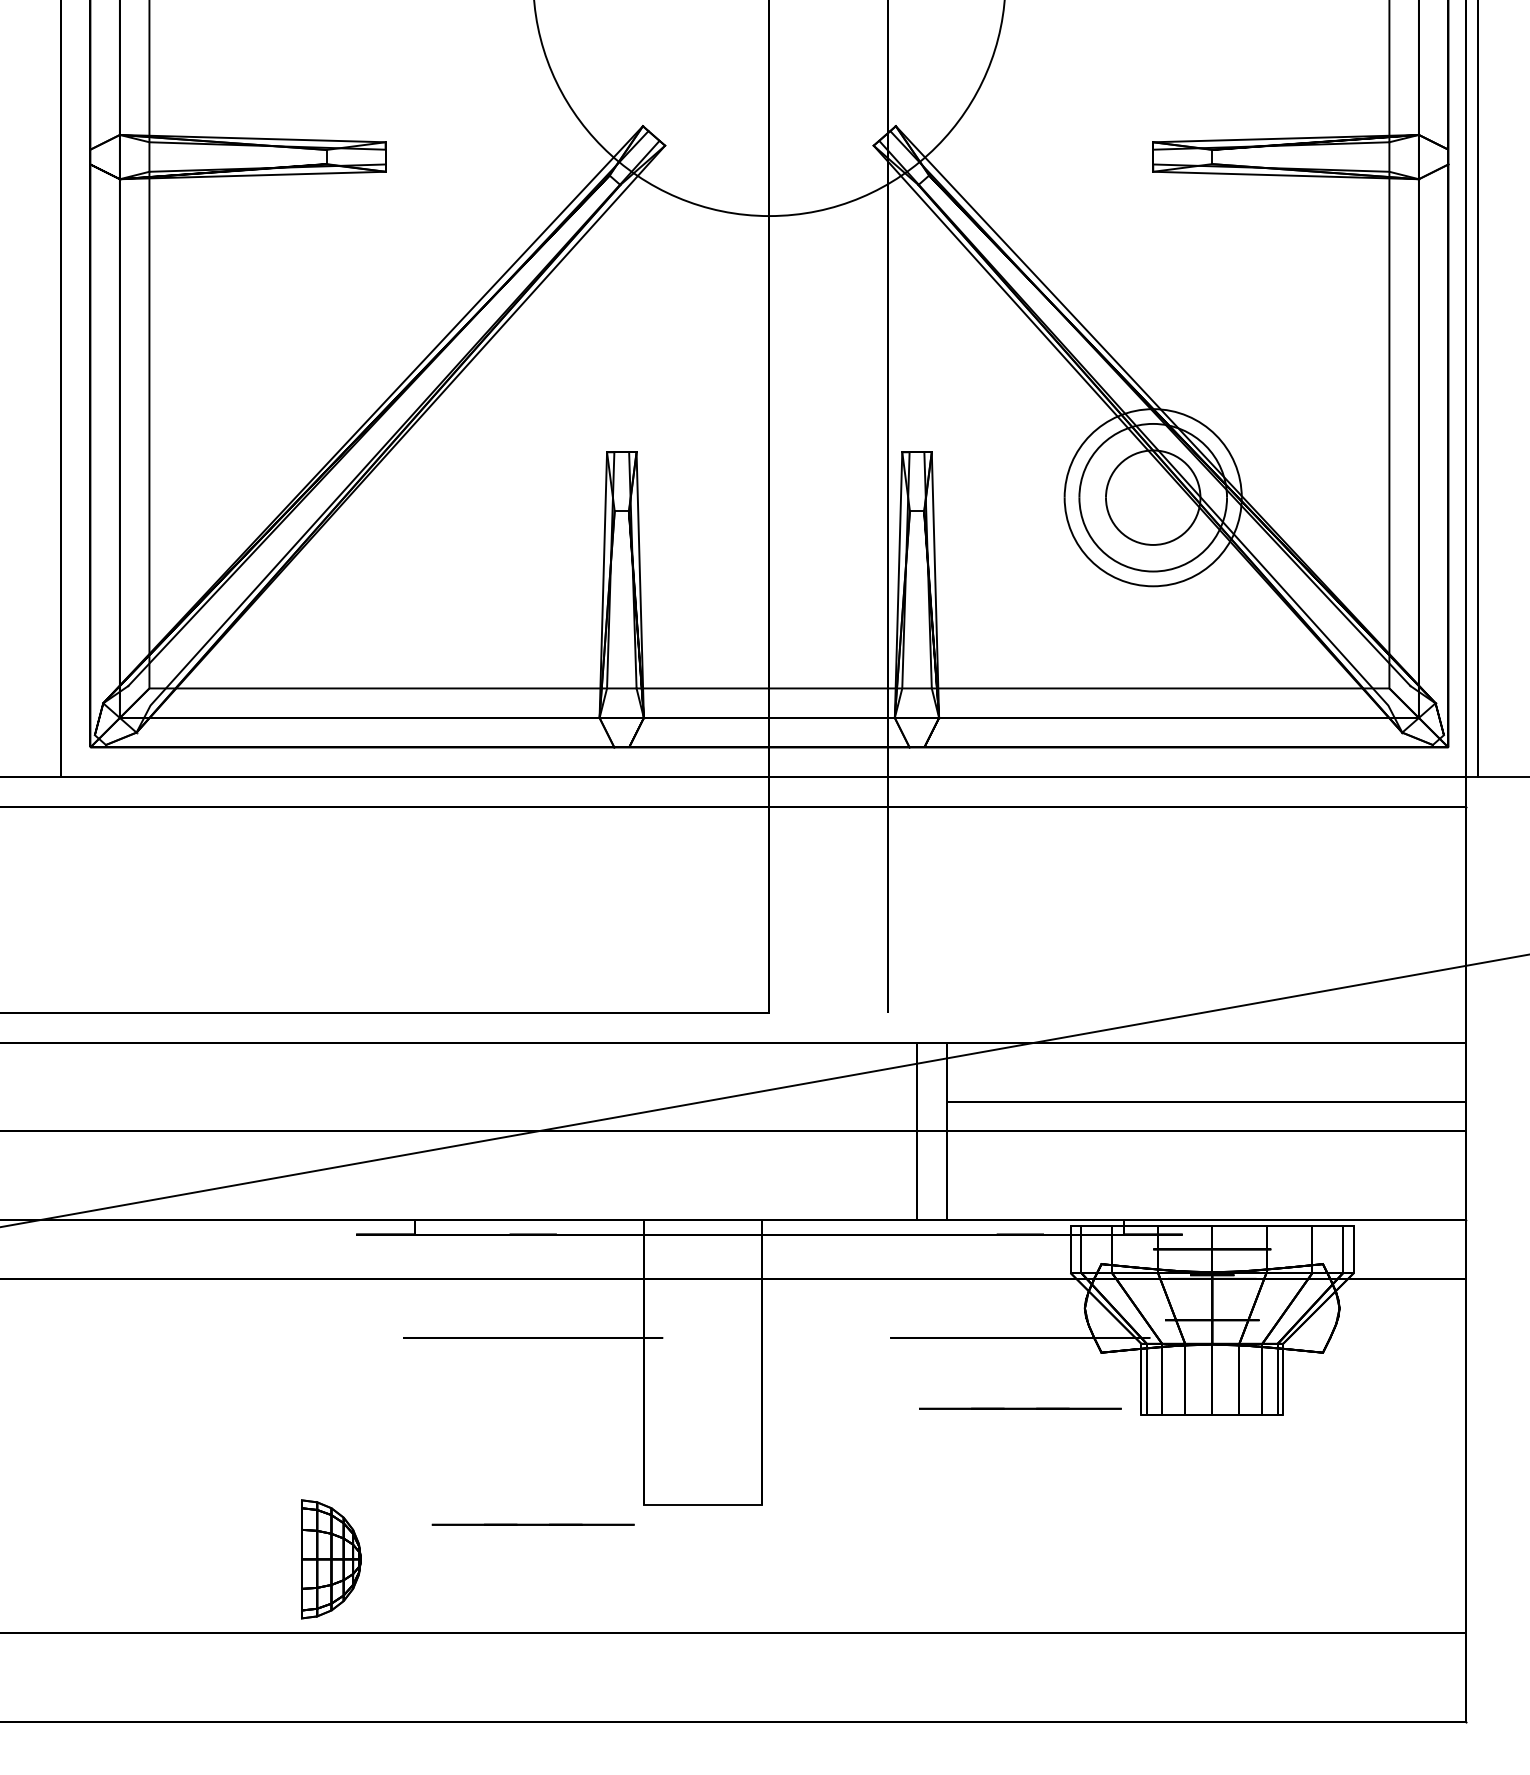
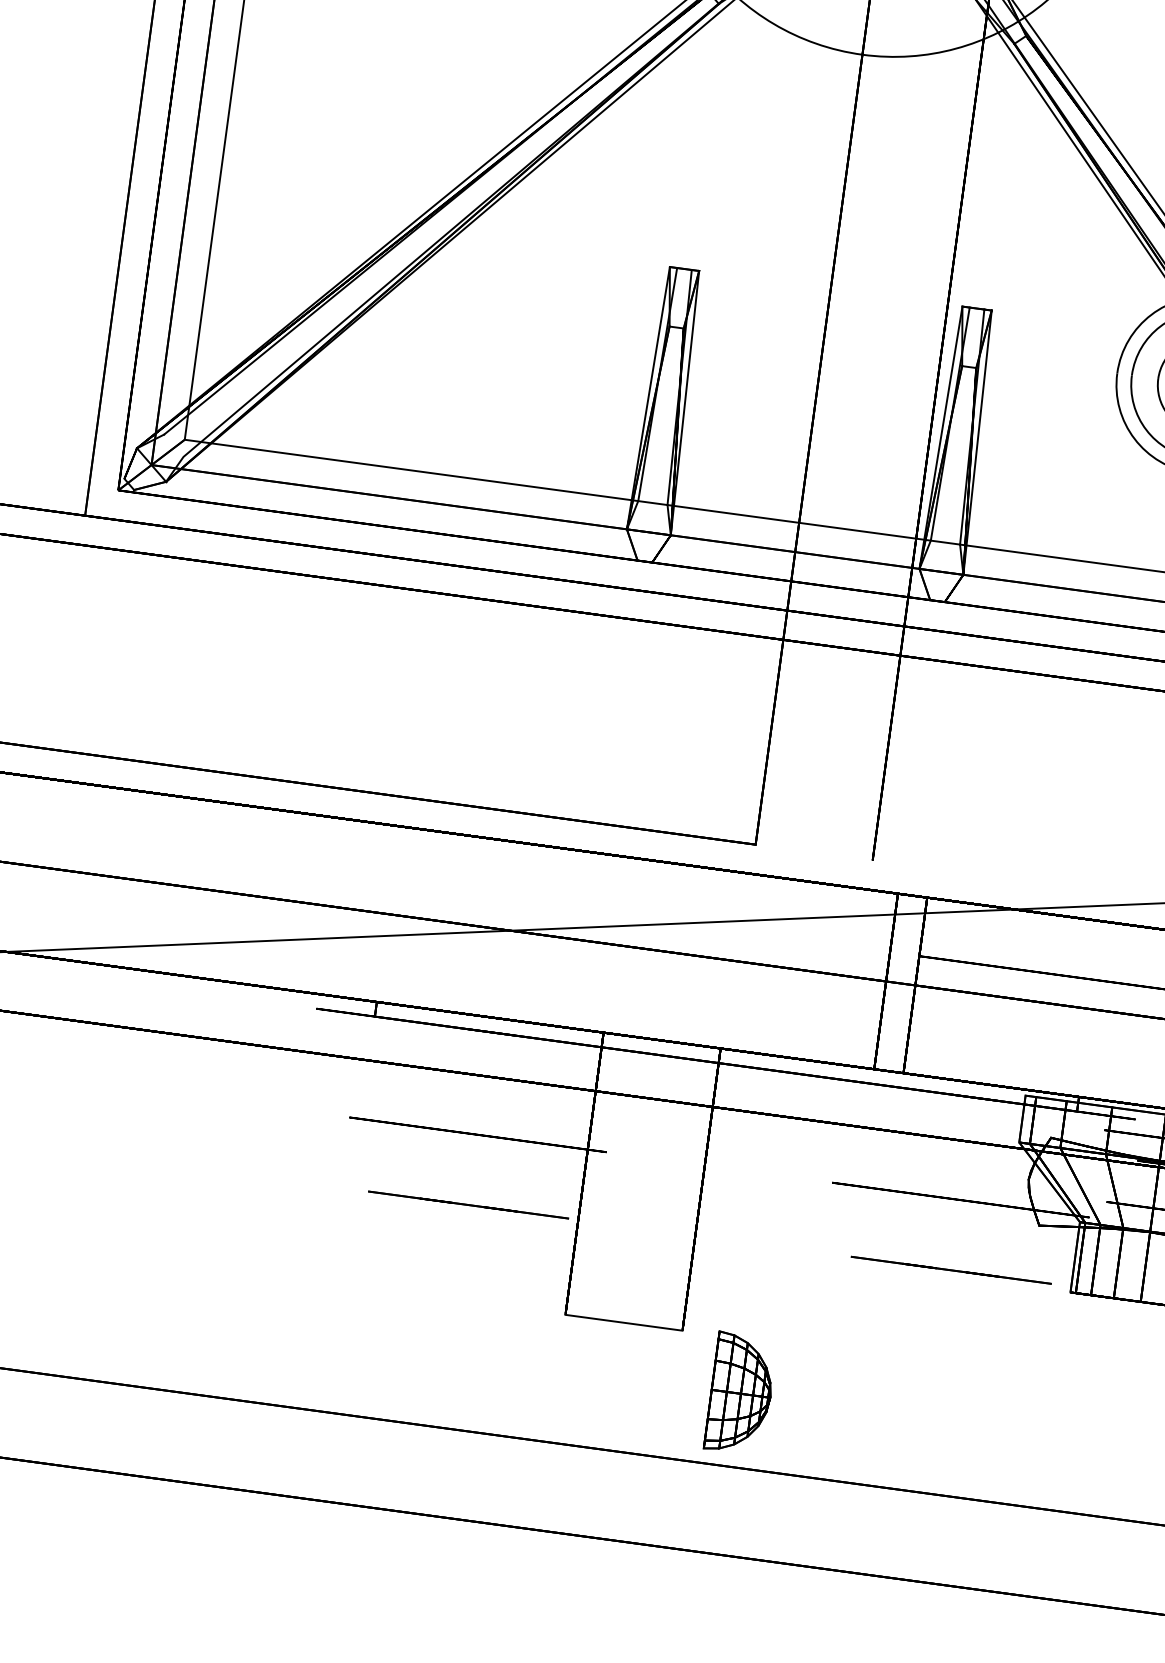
line: (532, 1524) -> (467, 1204), moved
part: (331, 1559) -> (741, 1393), moved

